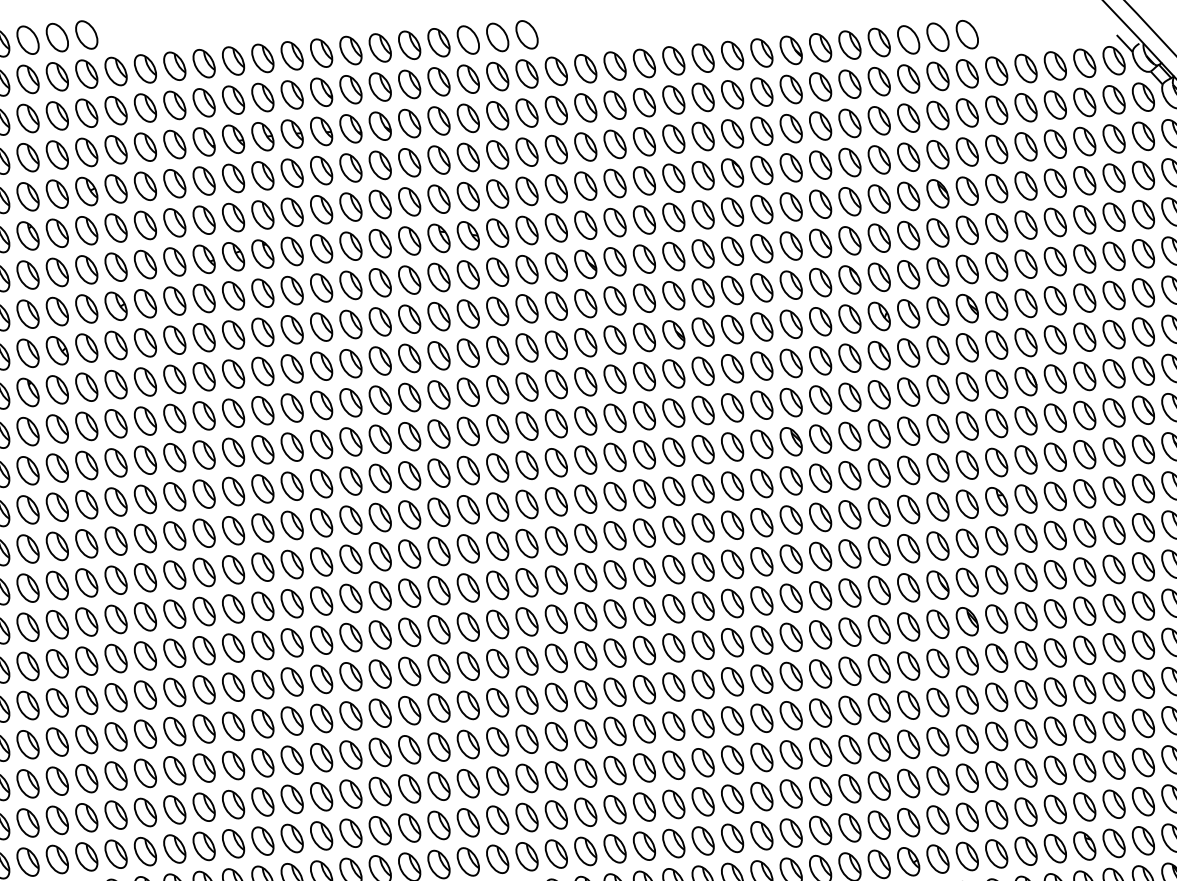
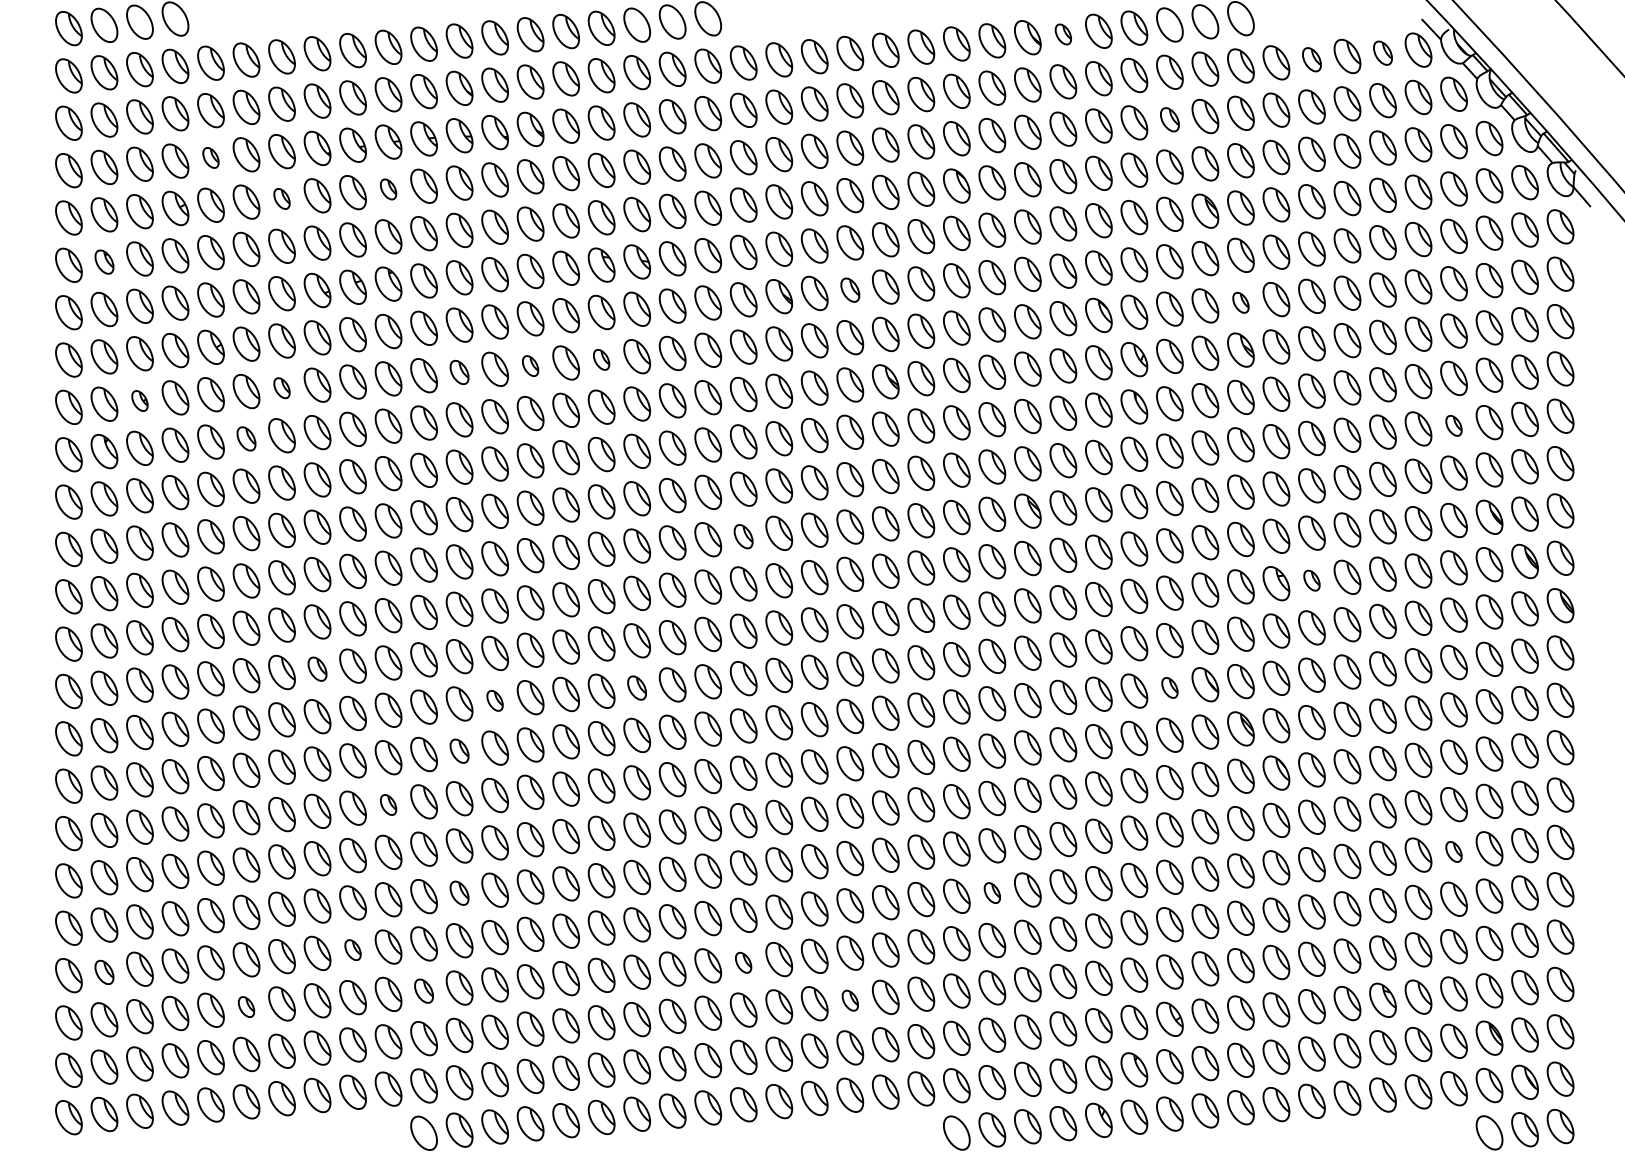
part: (820, 47) -> (1063, 34), size x0.6
part: (1084, 62) -> (1382, 52), size x0.7
part: (1025, 68) -> (1311, 59), size x0.7
part: (908, 118) -> (1169, 119), size x0.7
part: (115, 149) -> (210, 157), size x0.6
part: (262, 175) -> (388, 189), size x0.6
part: (174, 183) -> (281, 198), size x0.6
part: (28, 235) -> (104, 261), size x0.7
part: (644, 258) -> (850, 289), size x0.7
part: (966, 269) -> (1240, 302), size x0.6
part: (438, 316) -> (601, 359), size x0.6
part: (380, 321) -> (530, 365), size x0.6
part: (321, 327) -> (459, 372), size x0.7
part: (174, 339) -> (281, 387), size x0.6
part: (57, 350) -> (139, 400), size x0.6
part: (1143, 370) -> (1453, 425), size x0.6
part: (145, 381) -> (246, 438), size x0.7
part: (556, 462) -> (743, 536), size x0.7
part: (1025, 499) -> (1311, 580), size x0.6
part: (204, 571) -> (317, 668), size x0.7
part: (467, 587) -> (636, 687), size x0.7
part: (908, 587) -> (1169, 687), size x0.6
part: (350, 598) -> (494, 700), size x0.6
part: (321, 639) -> (459, 750), size x0.7
part: (262, 684) -> (388, 804), size x0.6
part: (1143, 723) -> (1453, 851), size x0.6
part: (321, 756) -> (459, 892), size x0.7
part: (762, 756) -> (992, 892), size x0.6
part: (233, 804) -> (352, 949), size x0.6
part: (556, 814) -> (743, 962), size x0.6
part: (28, 823) -> (104, 972), size x0.7
part: (291, 837) -> (423, 990), size x0.7
part: (644, 846) -> (850, 1000), size x0.6
part: (145, 851) -> (246, 1006), size x0.6

